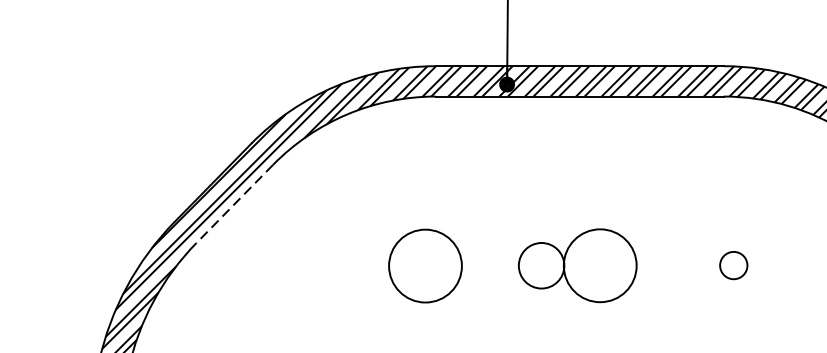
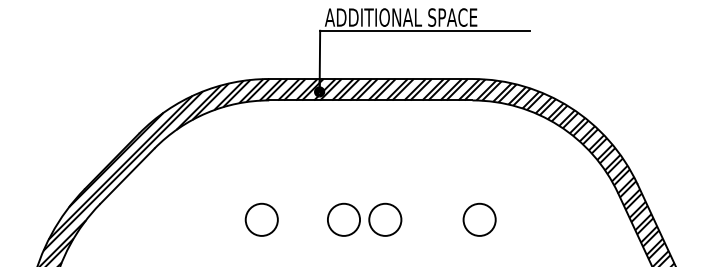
line: (234, 204) -> (127, 176), dashed -> solid
circle: (424, 265) -> (261, 219), size x0.62
circle: (600, 265) -> (385, 219), size x0.62
circle: (733, 265) -> (479, 219), size x1.67

